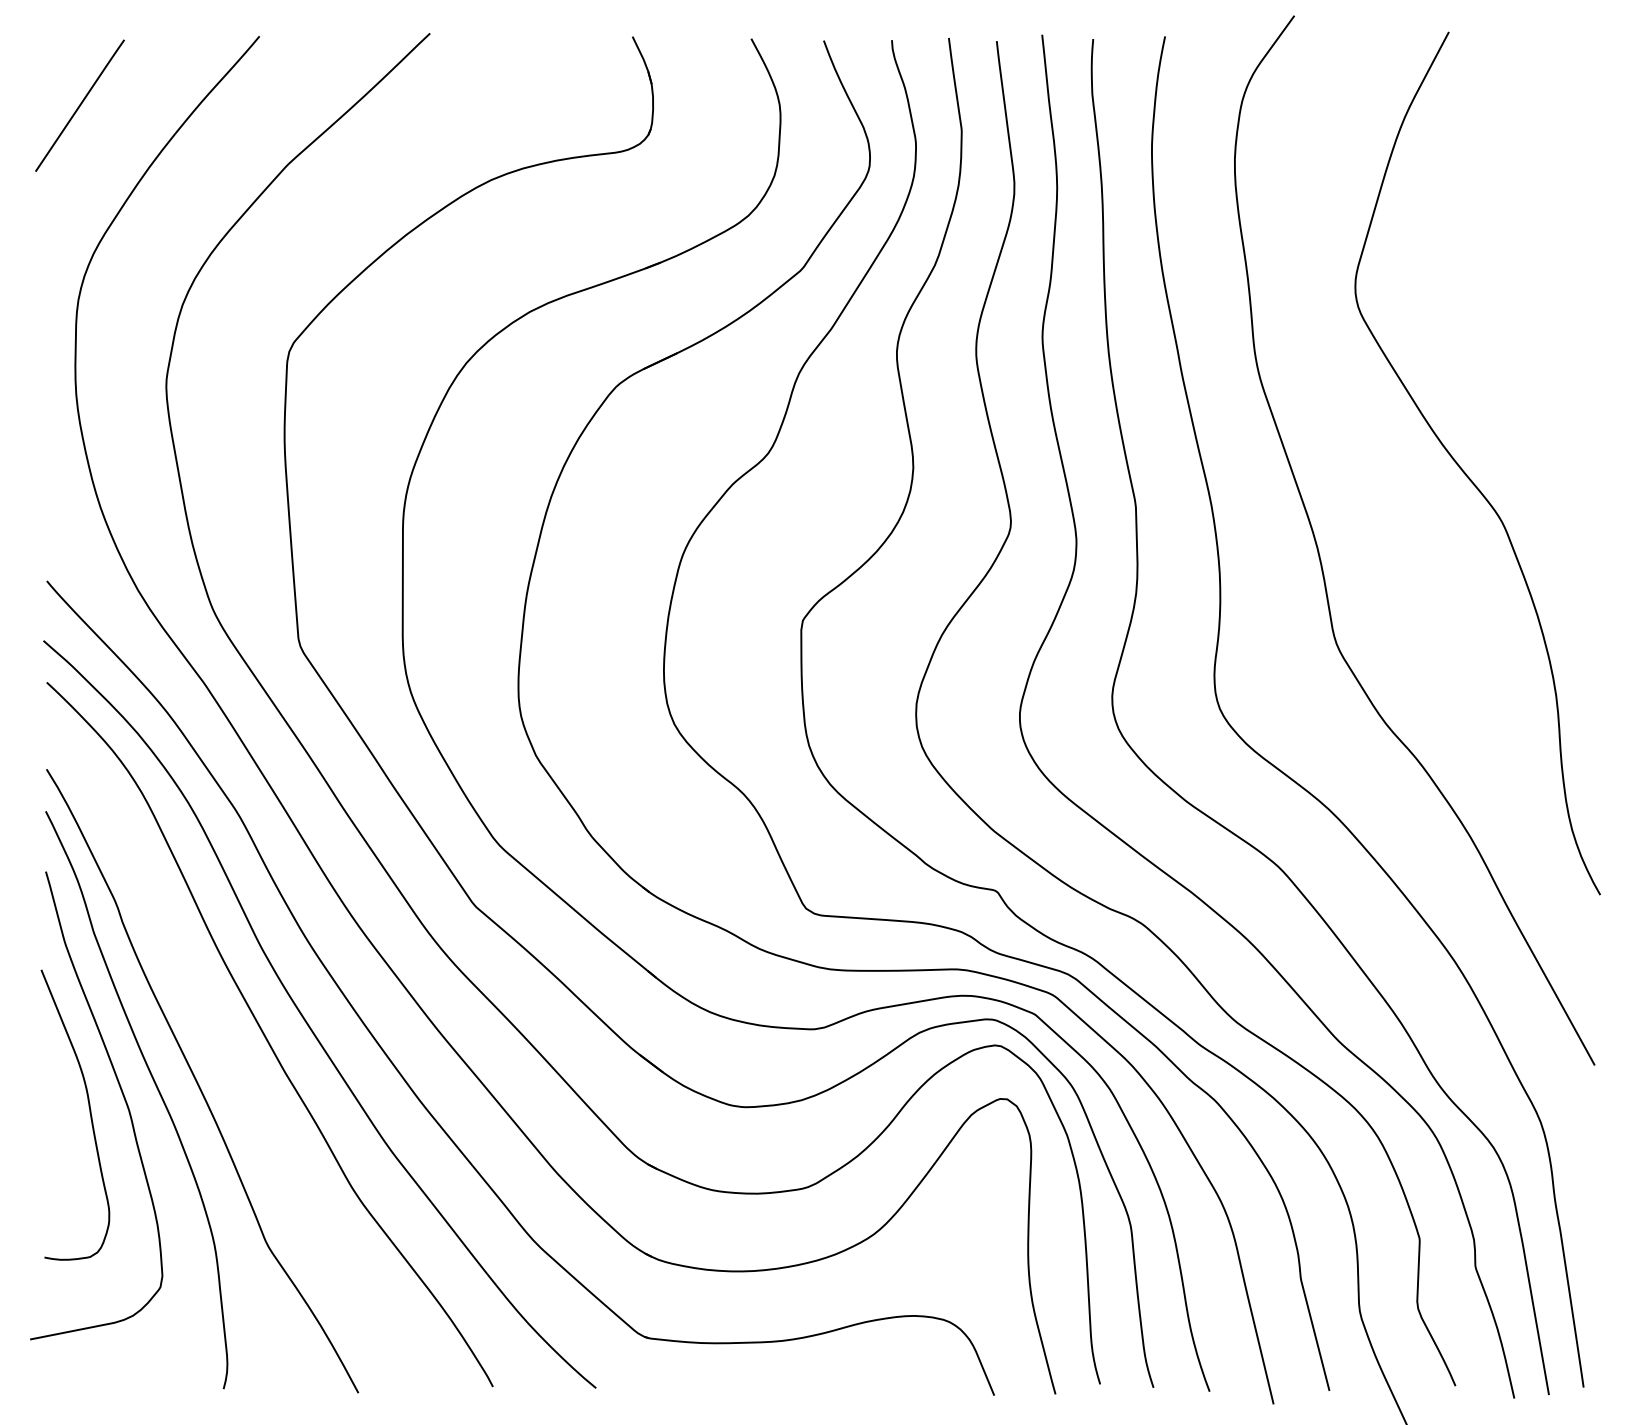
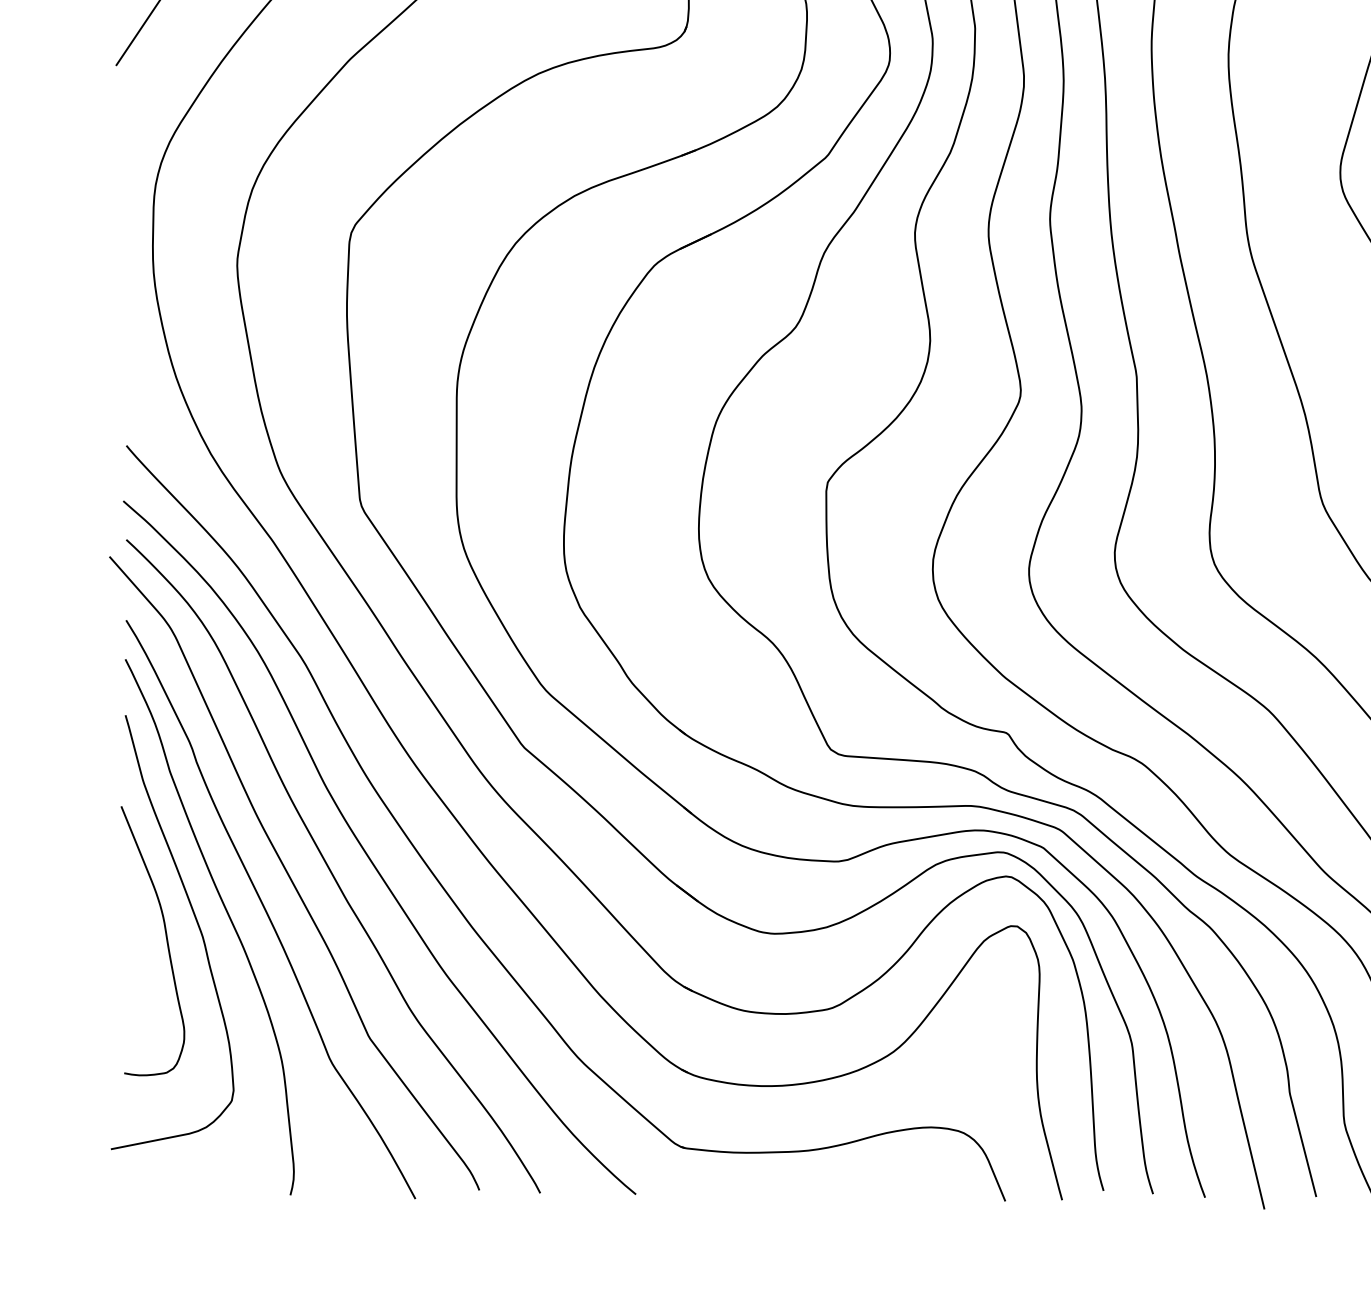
curve: (222, 1043) -> (289, 874), added

